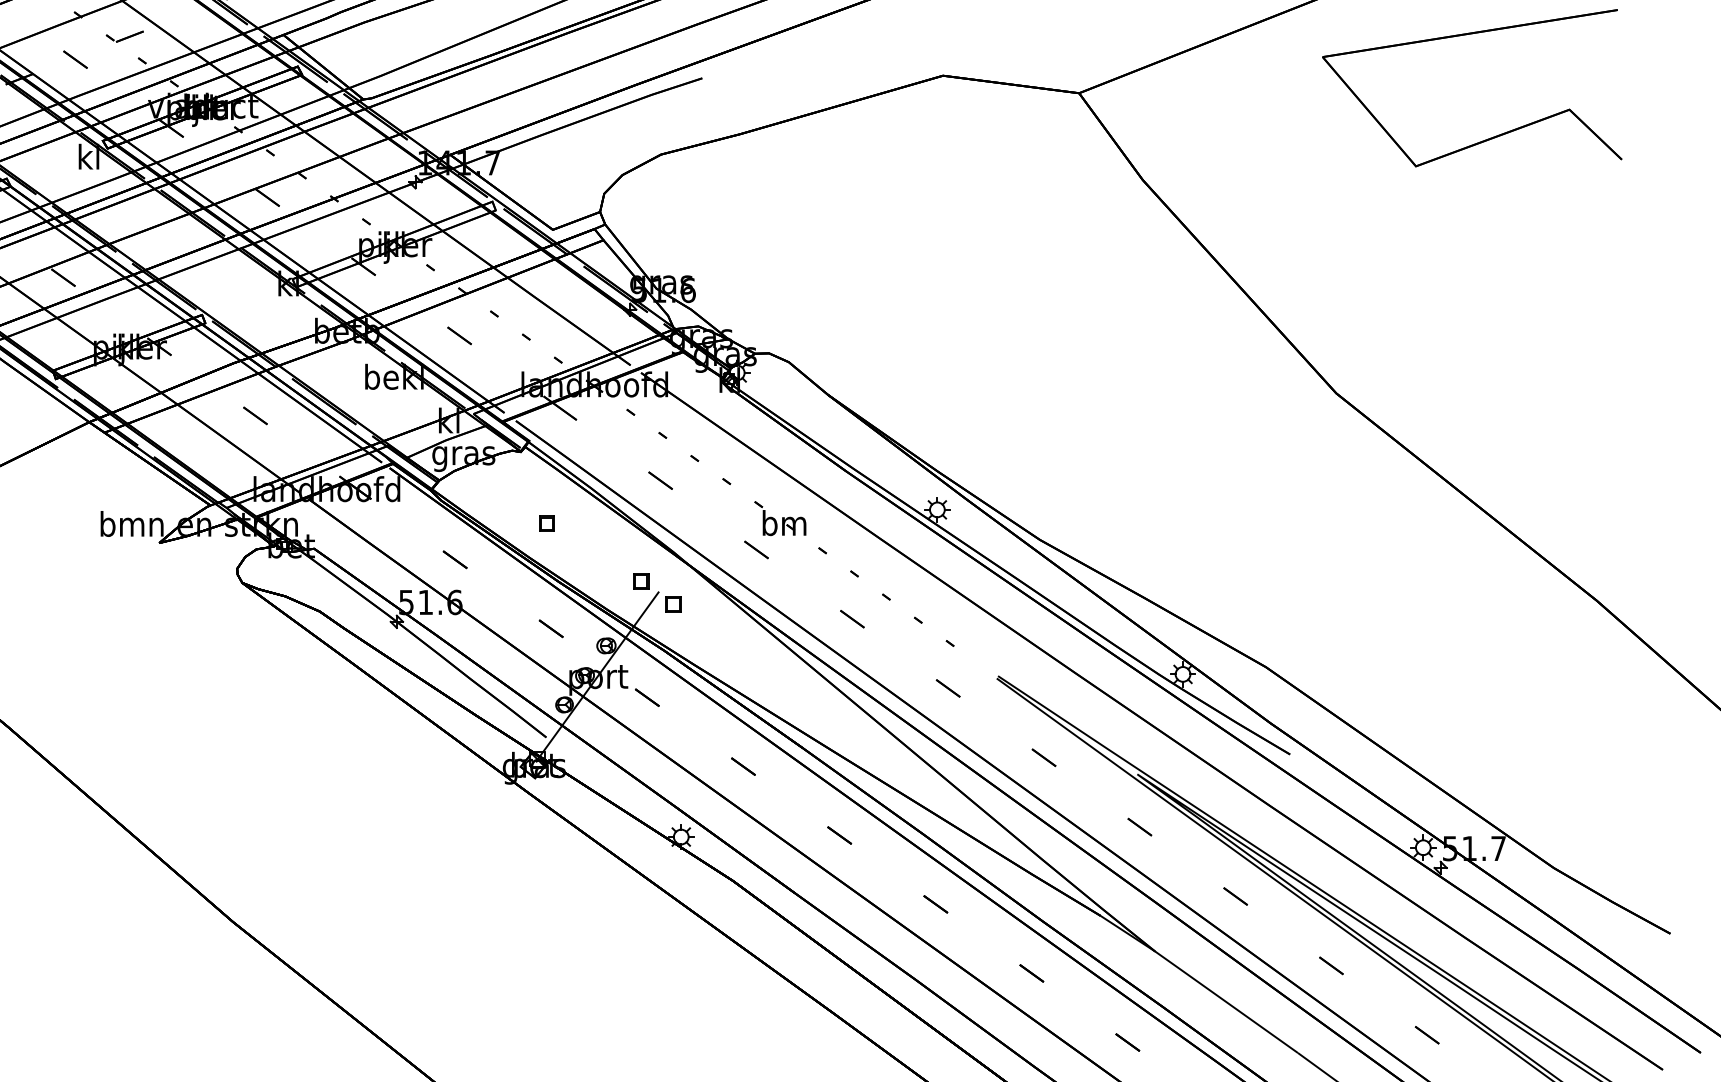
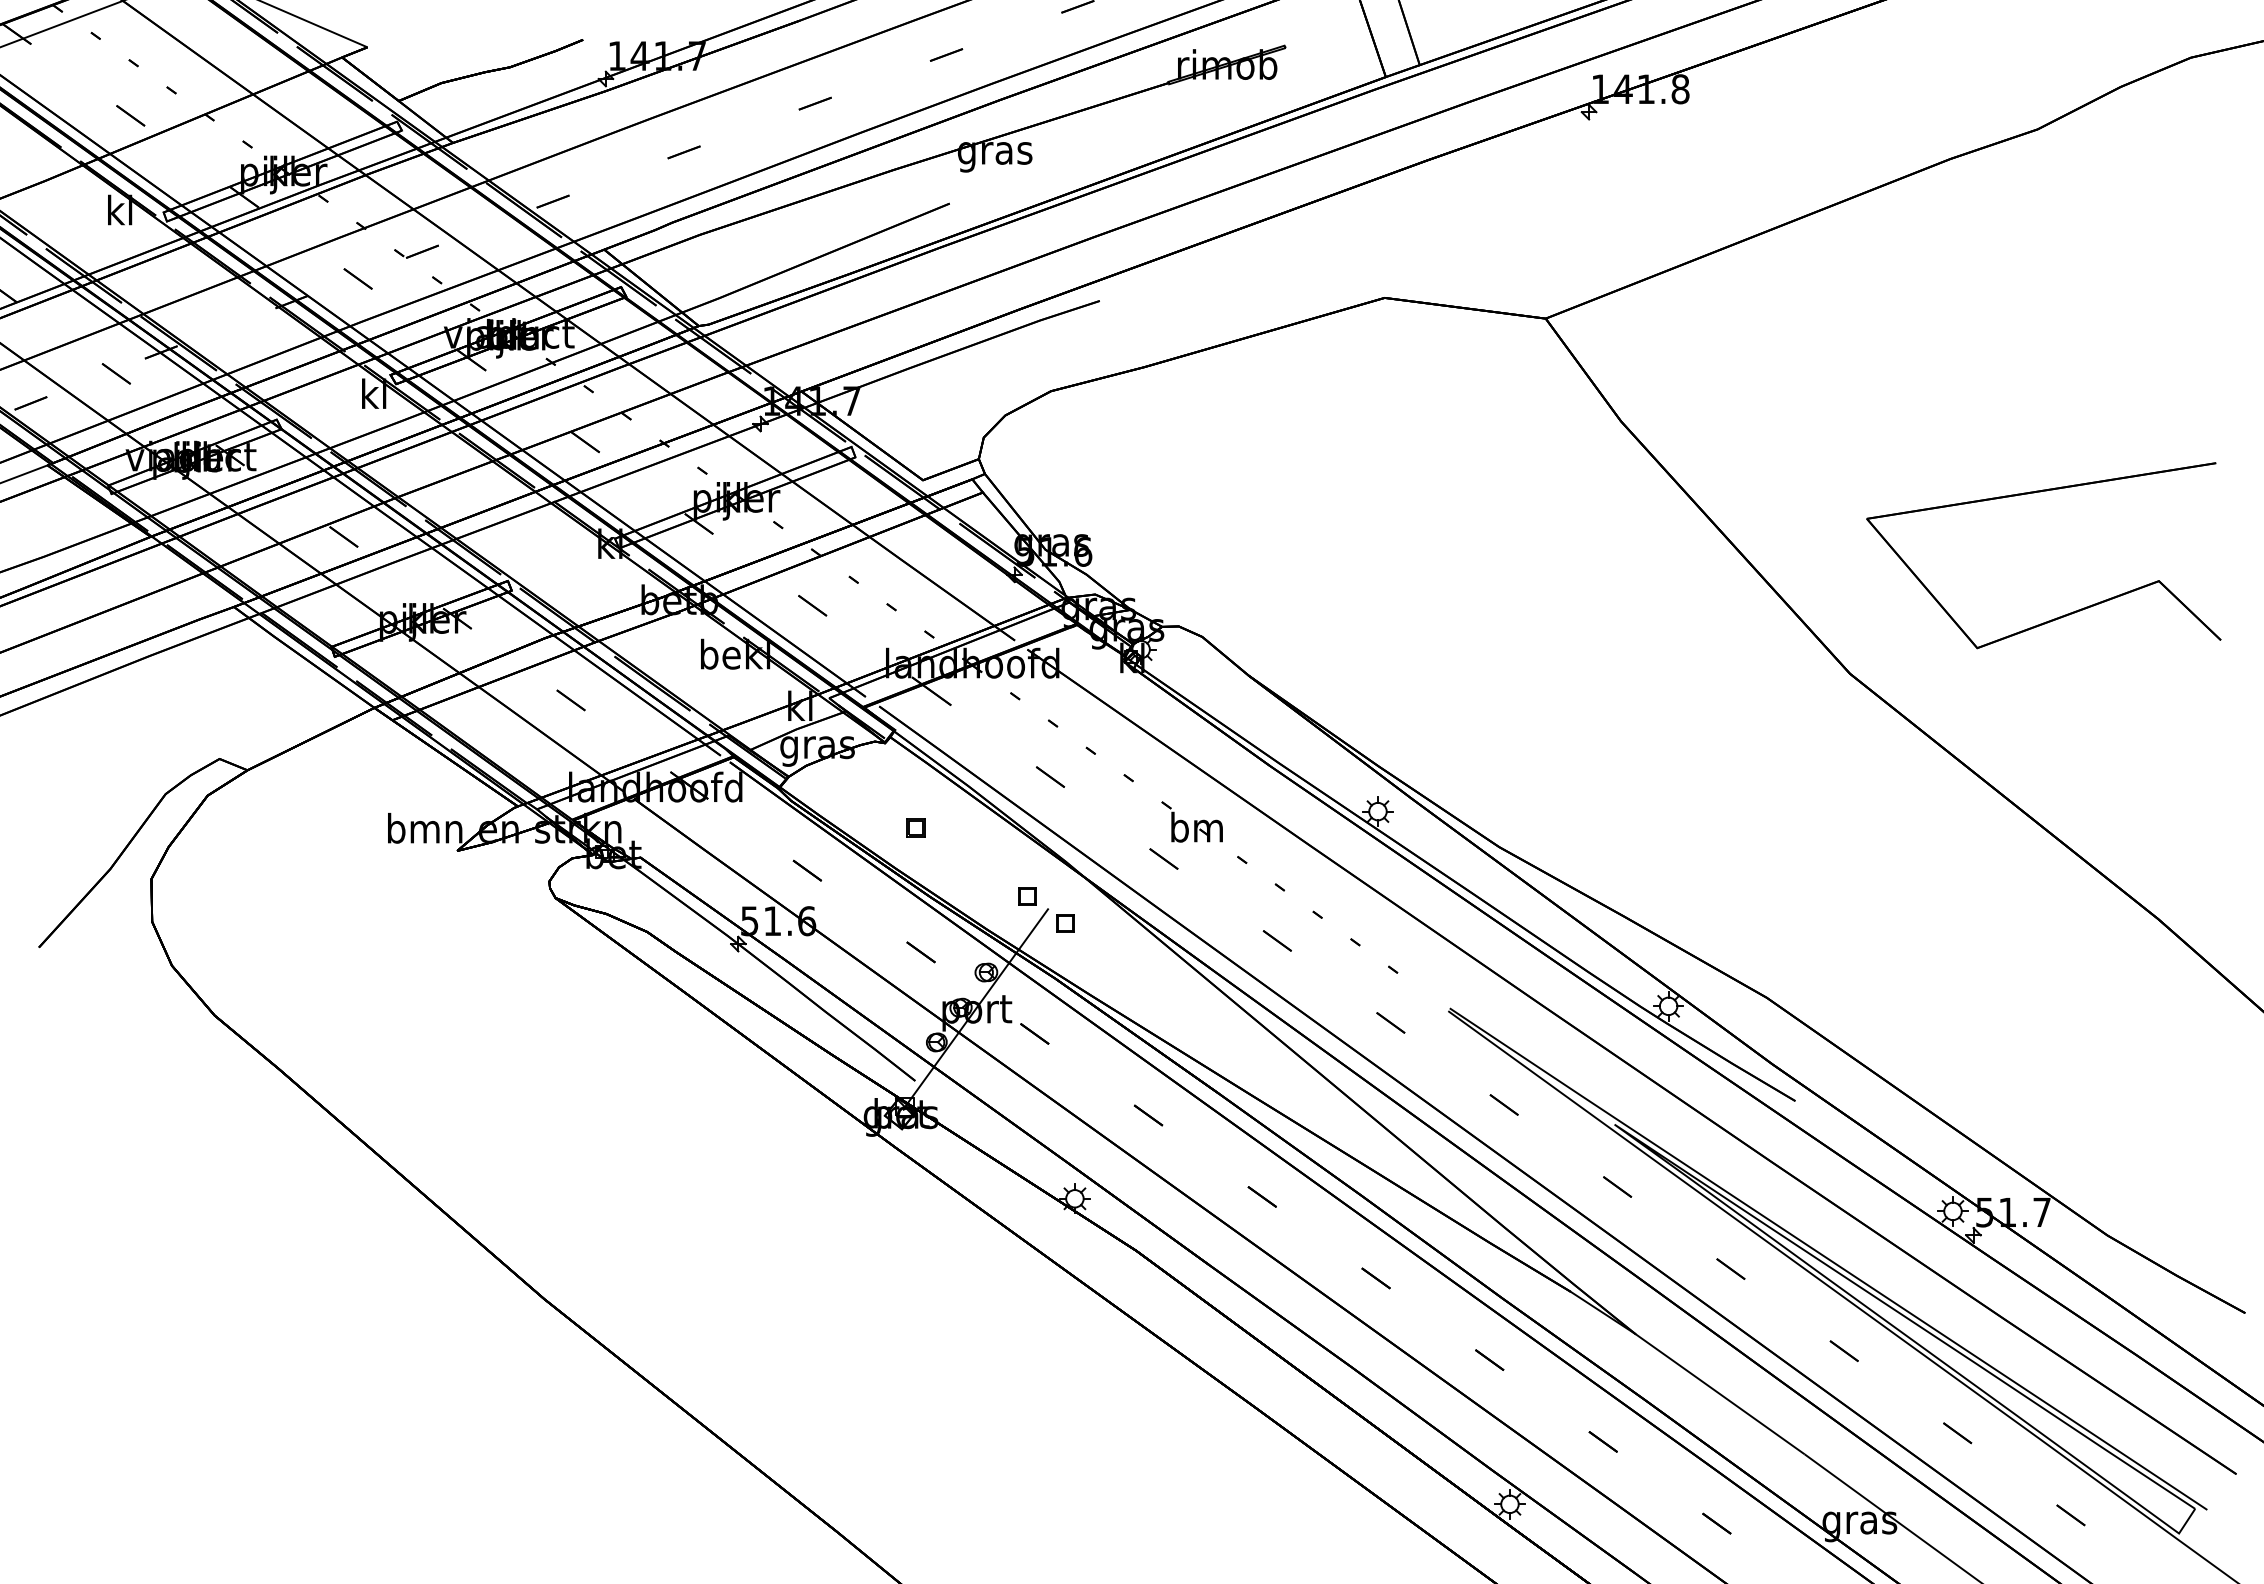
part: (1464, 35) -> (2034, 493), moved

